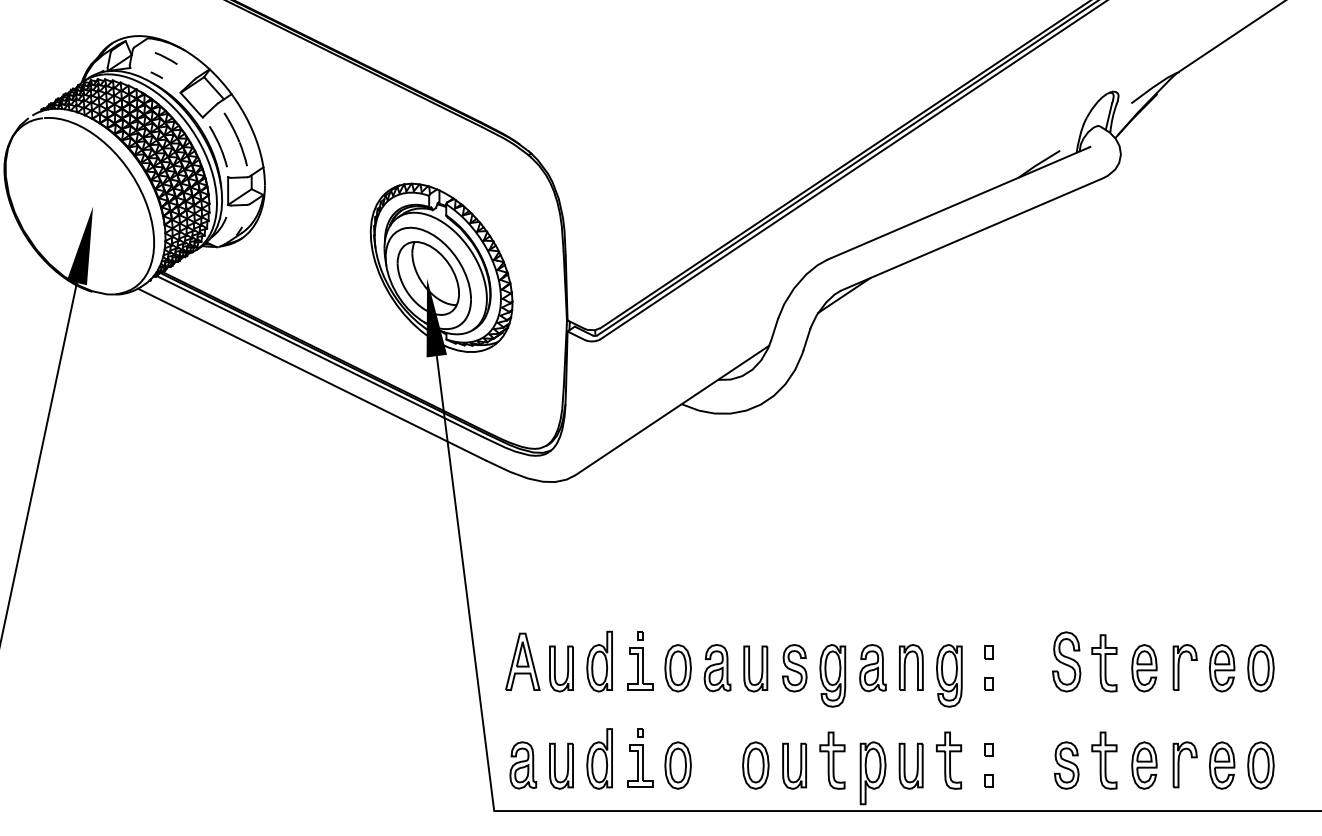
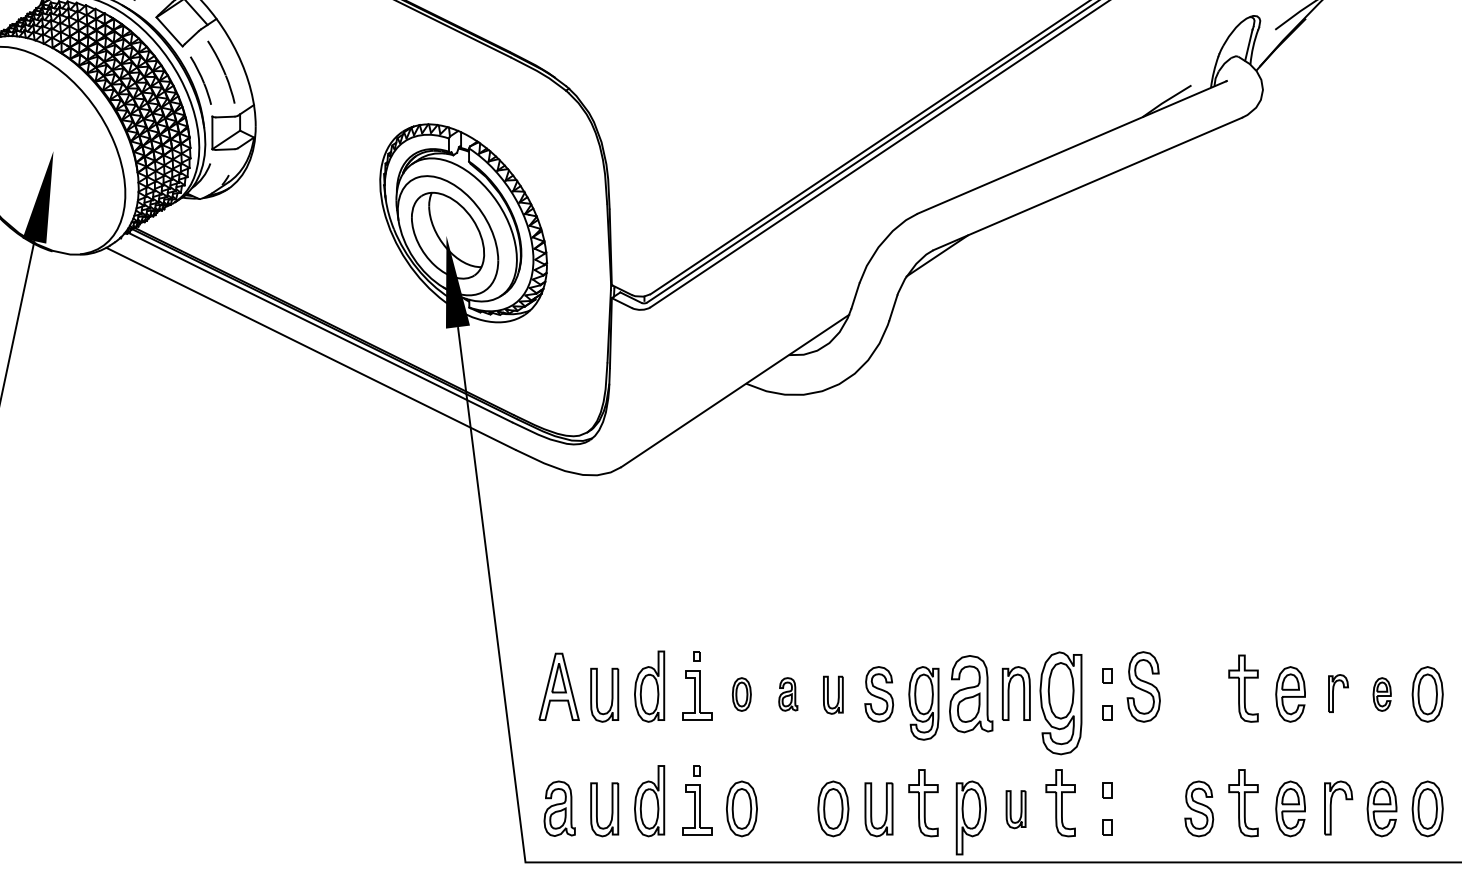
part: (1066, 661) -> (1143, 686), moved
part: (1184, 667) -> (1337, 693), size x0.7
part: (677, 668) -> (741, 694), size x0.6
part: (717, 668) -> (788, 694), size x0.6
part: (755, 668) -> (832, 694), size x0.7
part: (872, 668) -> (970, 694), size x1.4
part: (1222, 668) -> (1382, 694), size x0.6
part: (949, 675) -> (1061, 702), size x1.4
part: (910, 765) -> (1015, 808), size x0.7

